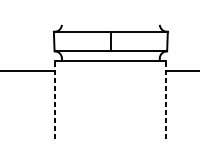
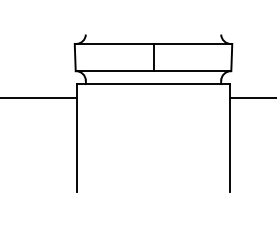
line: (55, 99) -> (76, 137), dashed -> solid
line: (166, 99) -> (230, 137), dashed -> solid

